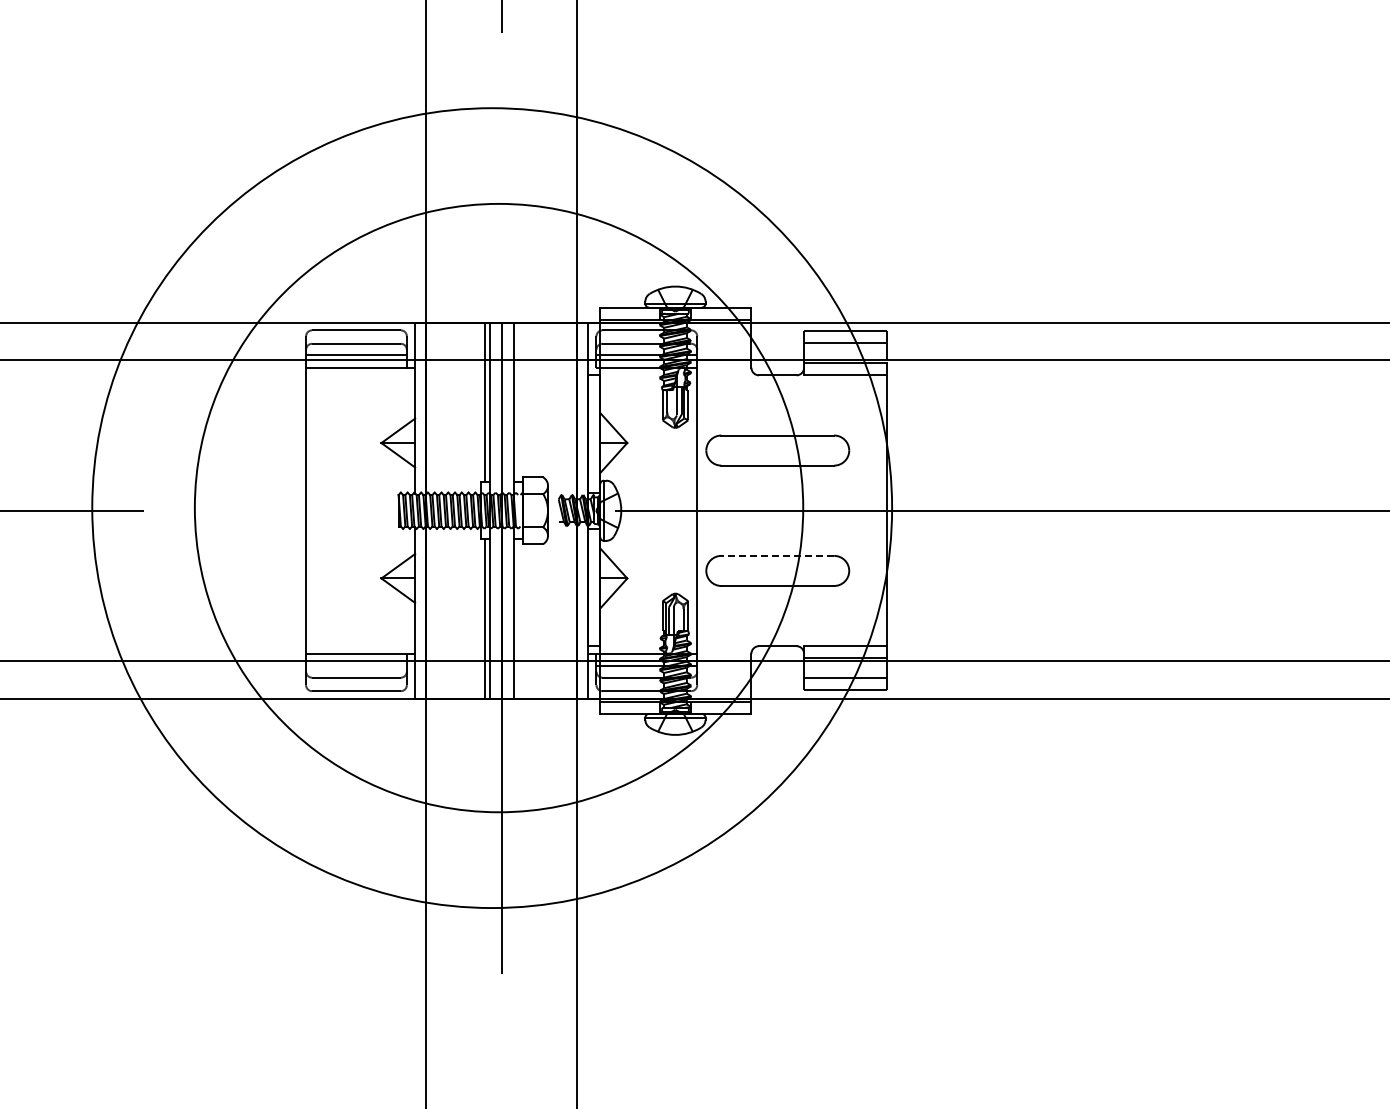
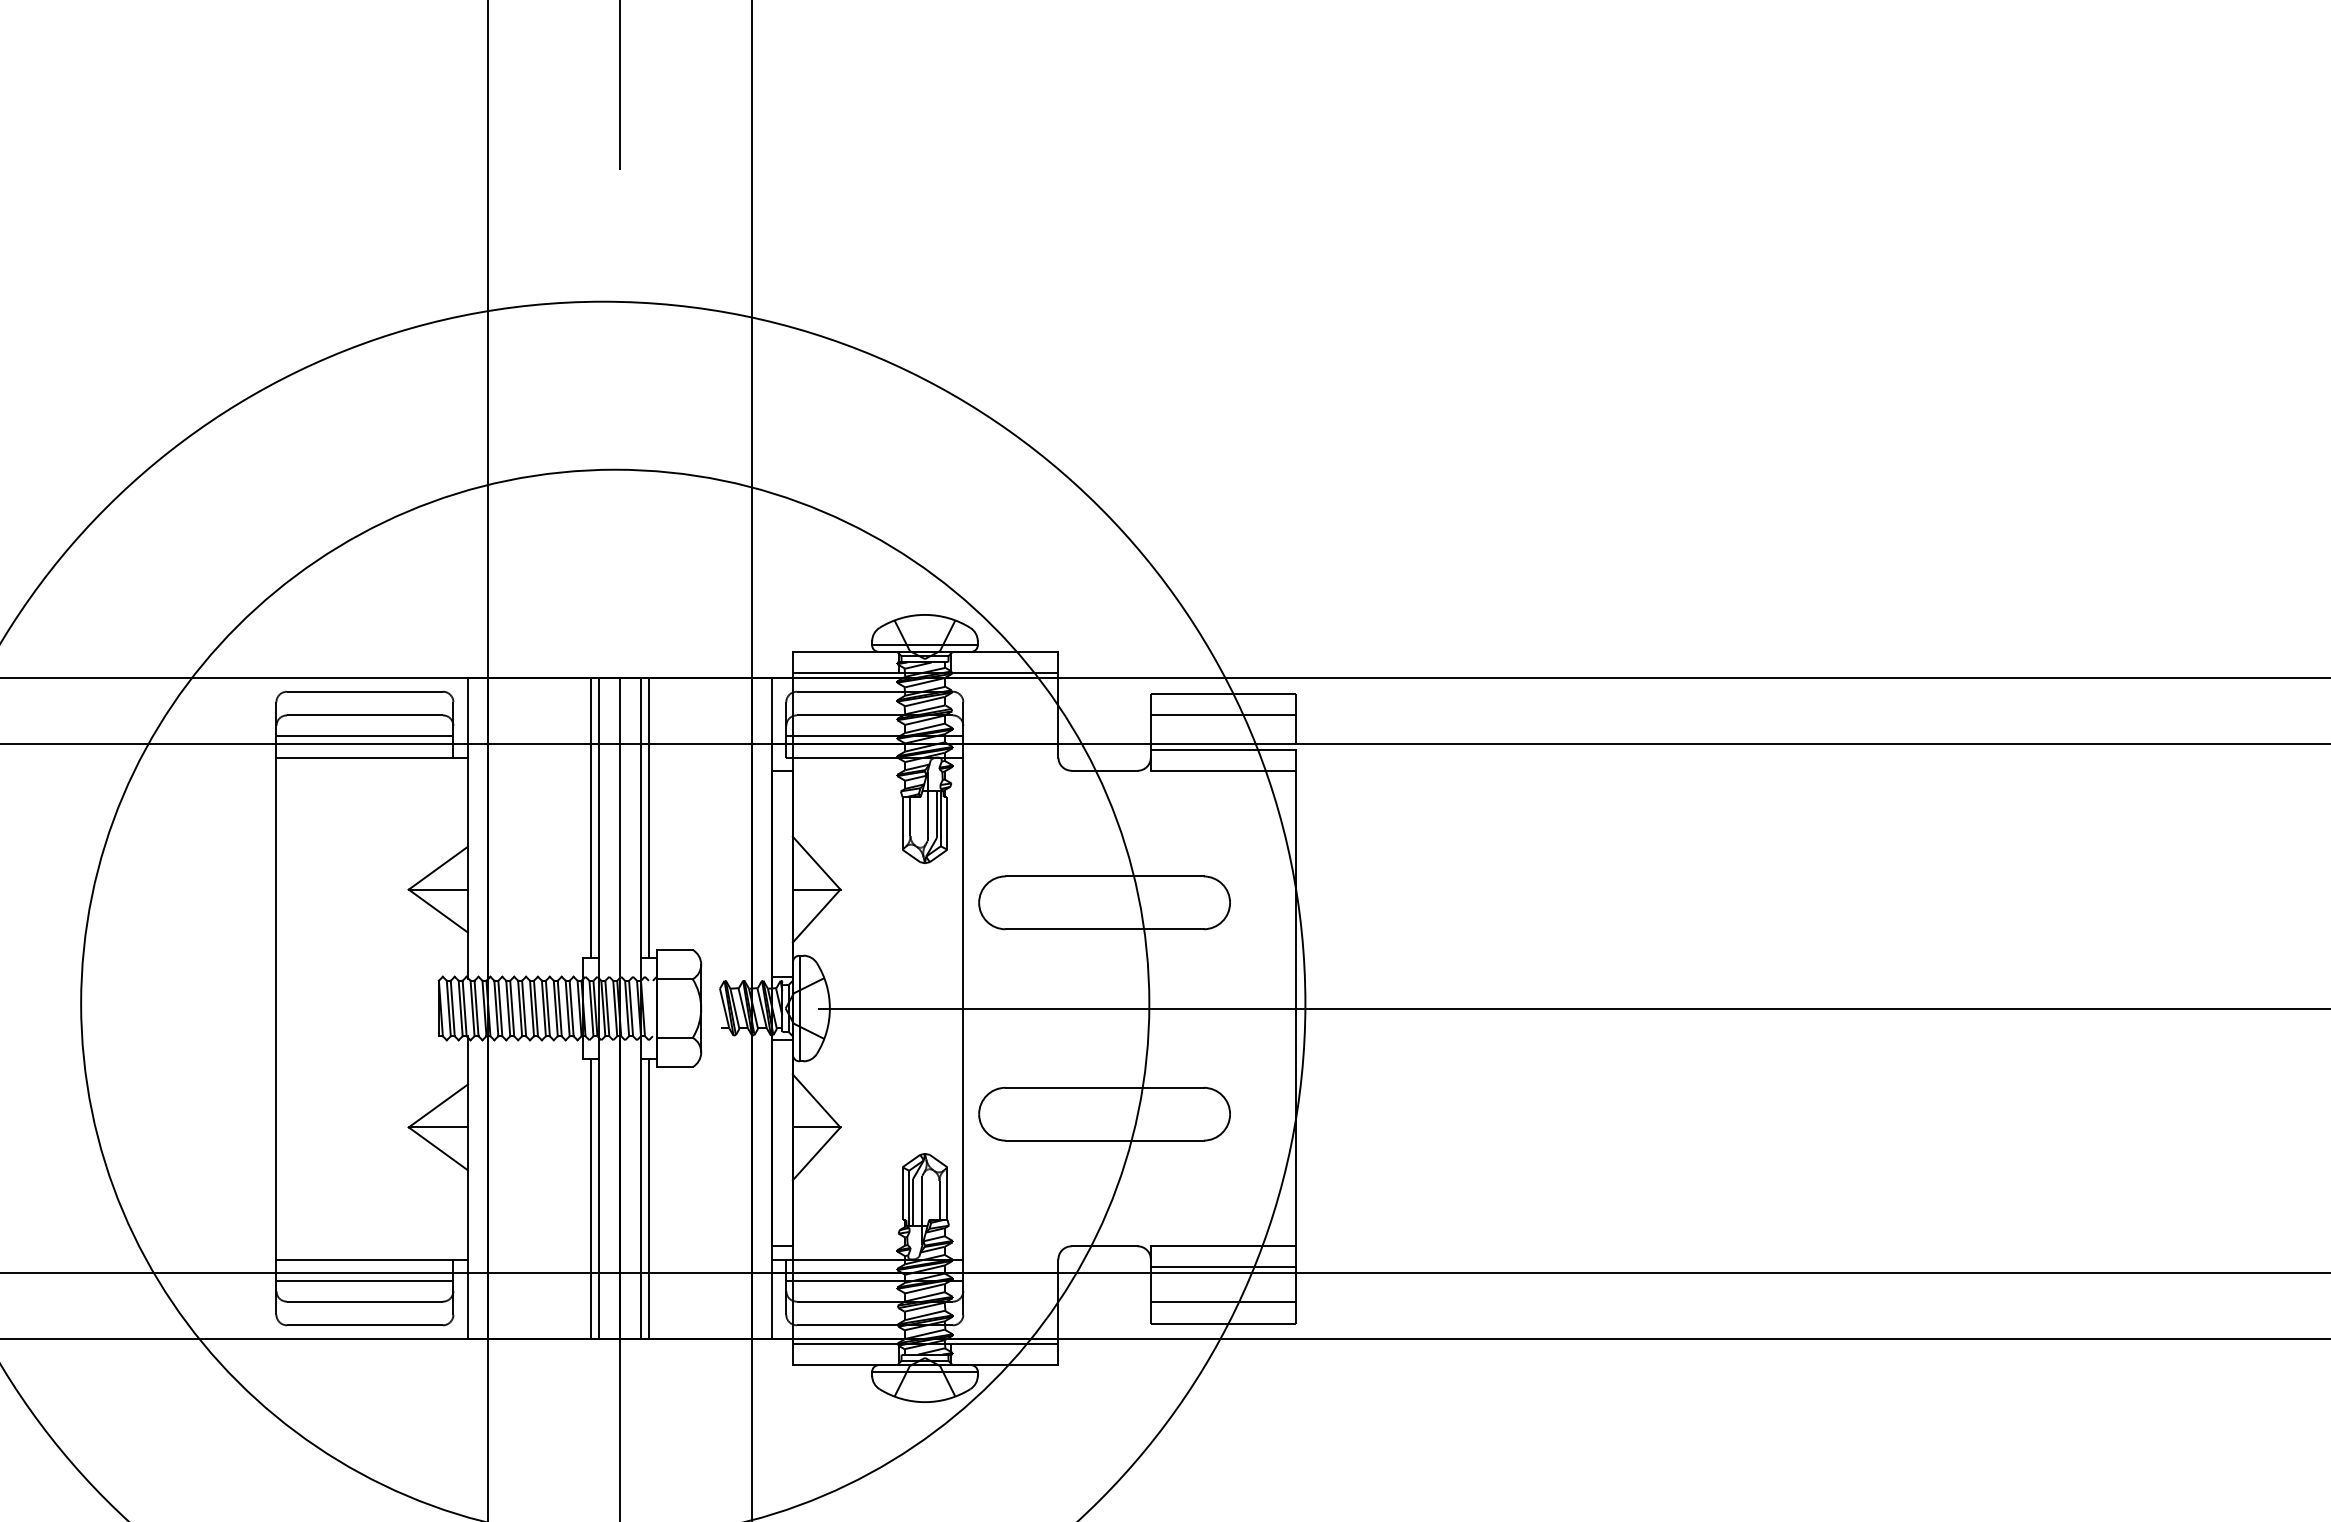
line: (518, 402) -> (649, 818), added
line: (777, 555) -> (1104, 1087), dashed -> solid
line: (518, 618) -> (649, 1197), added
line: (356, 666) -> (364, 1281), added

